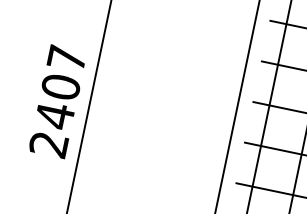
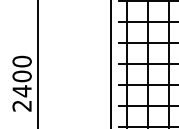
text: (65, 57) -> (21, 61), 2407 -> 2400

